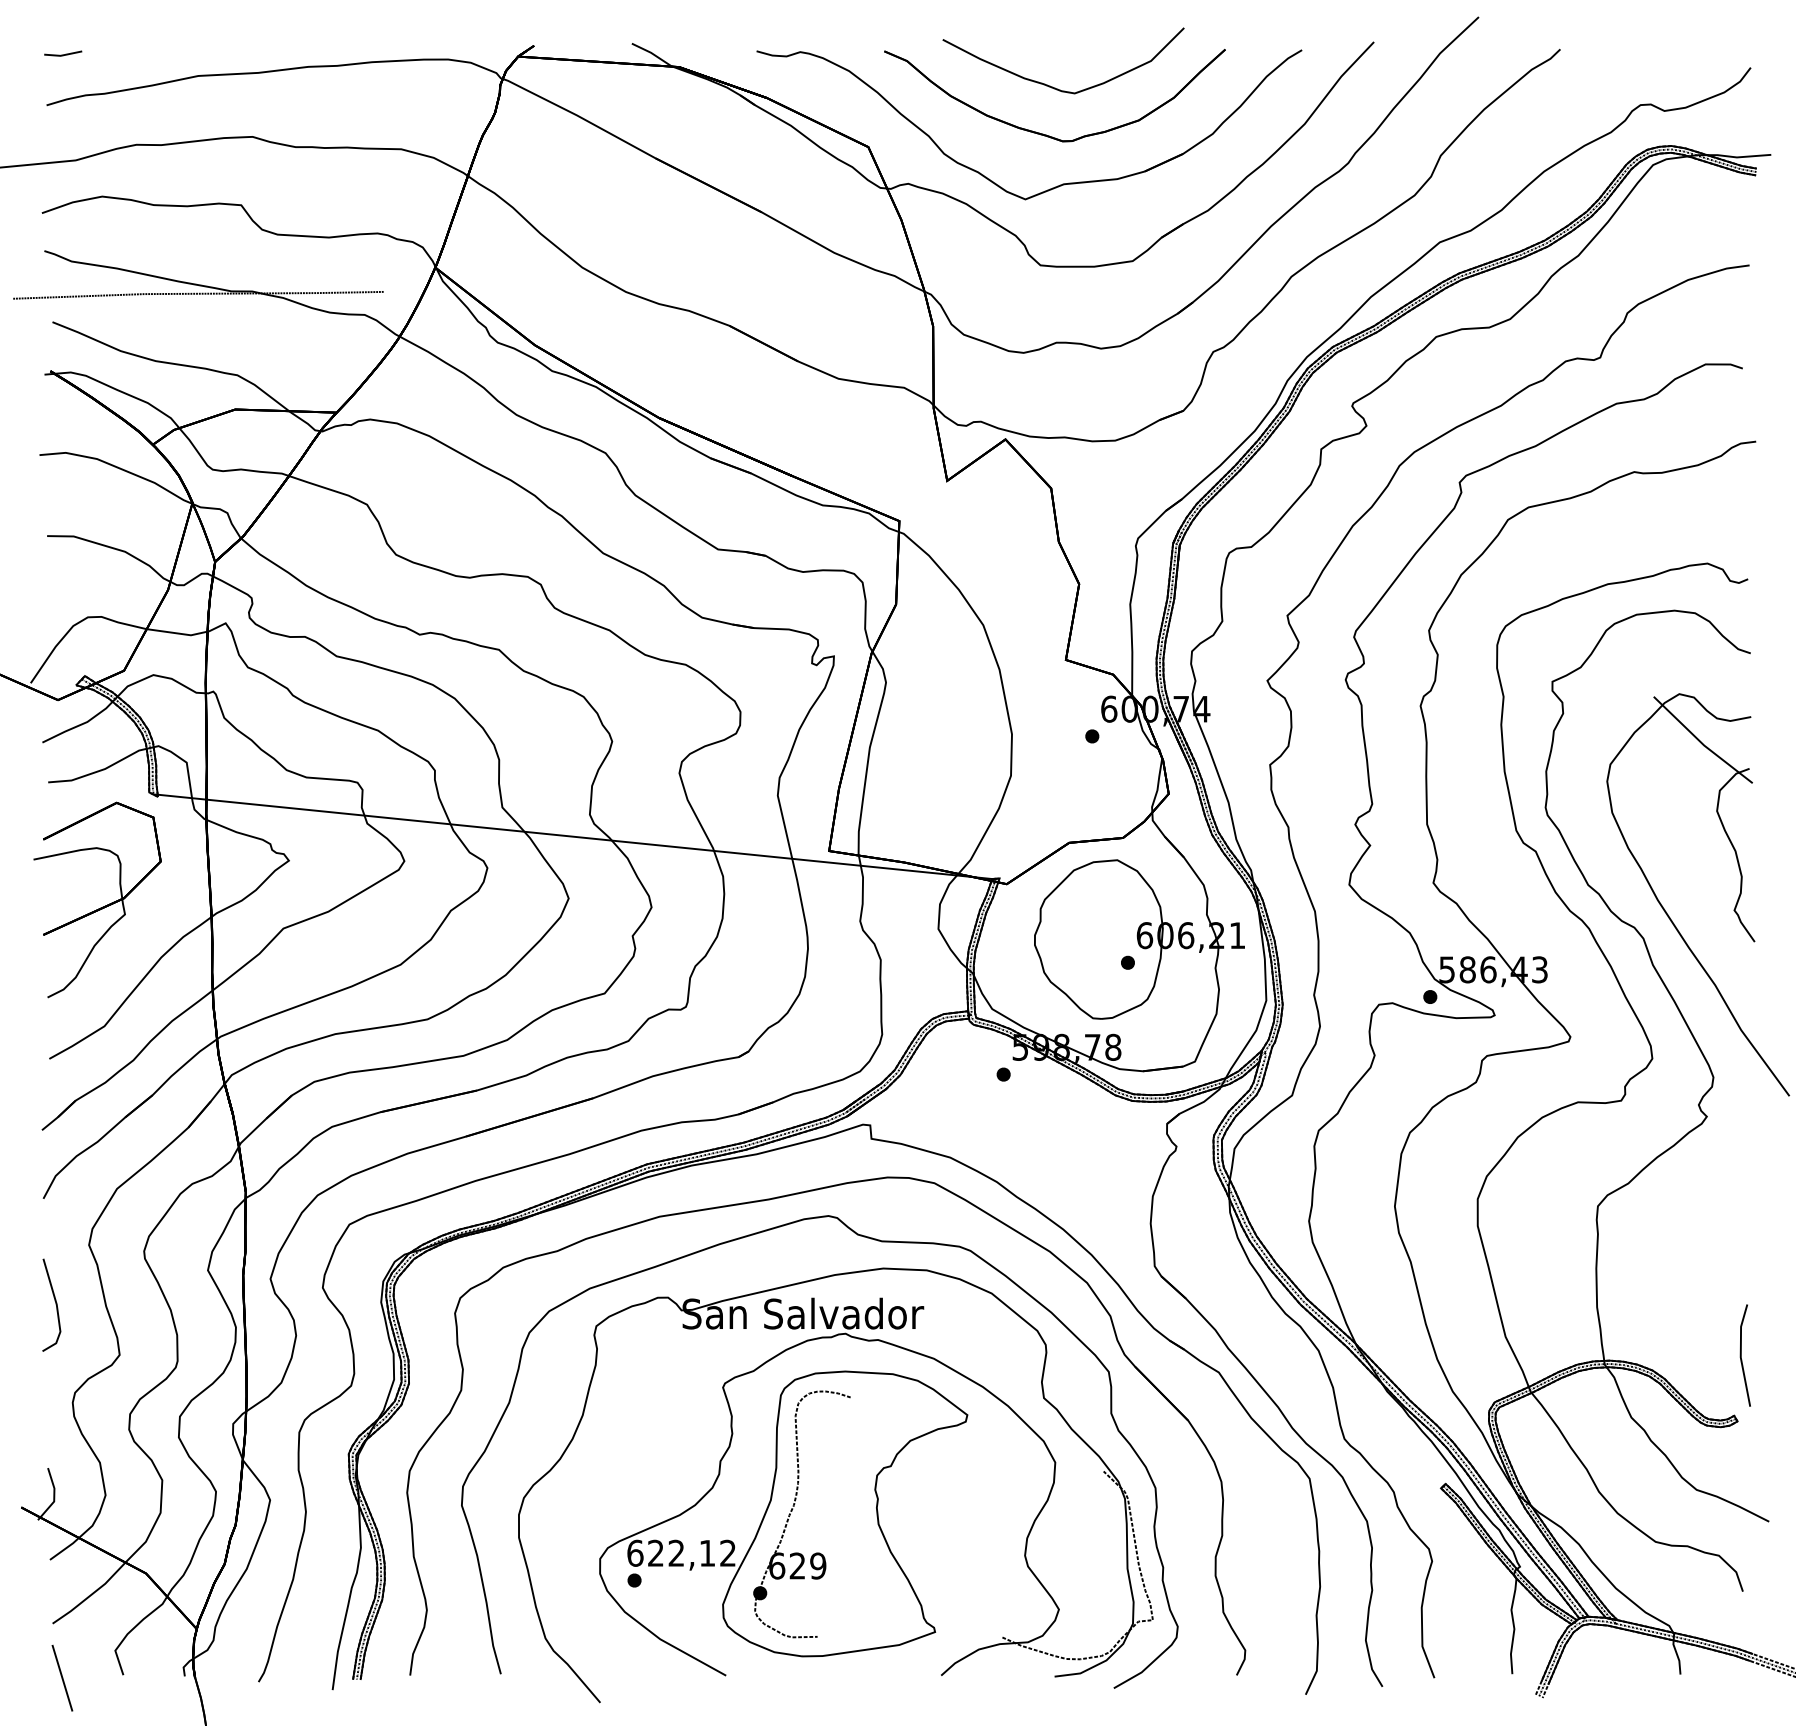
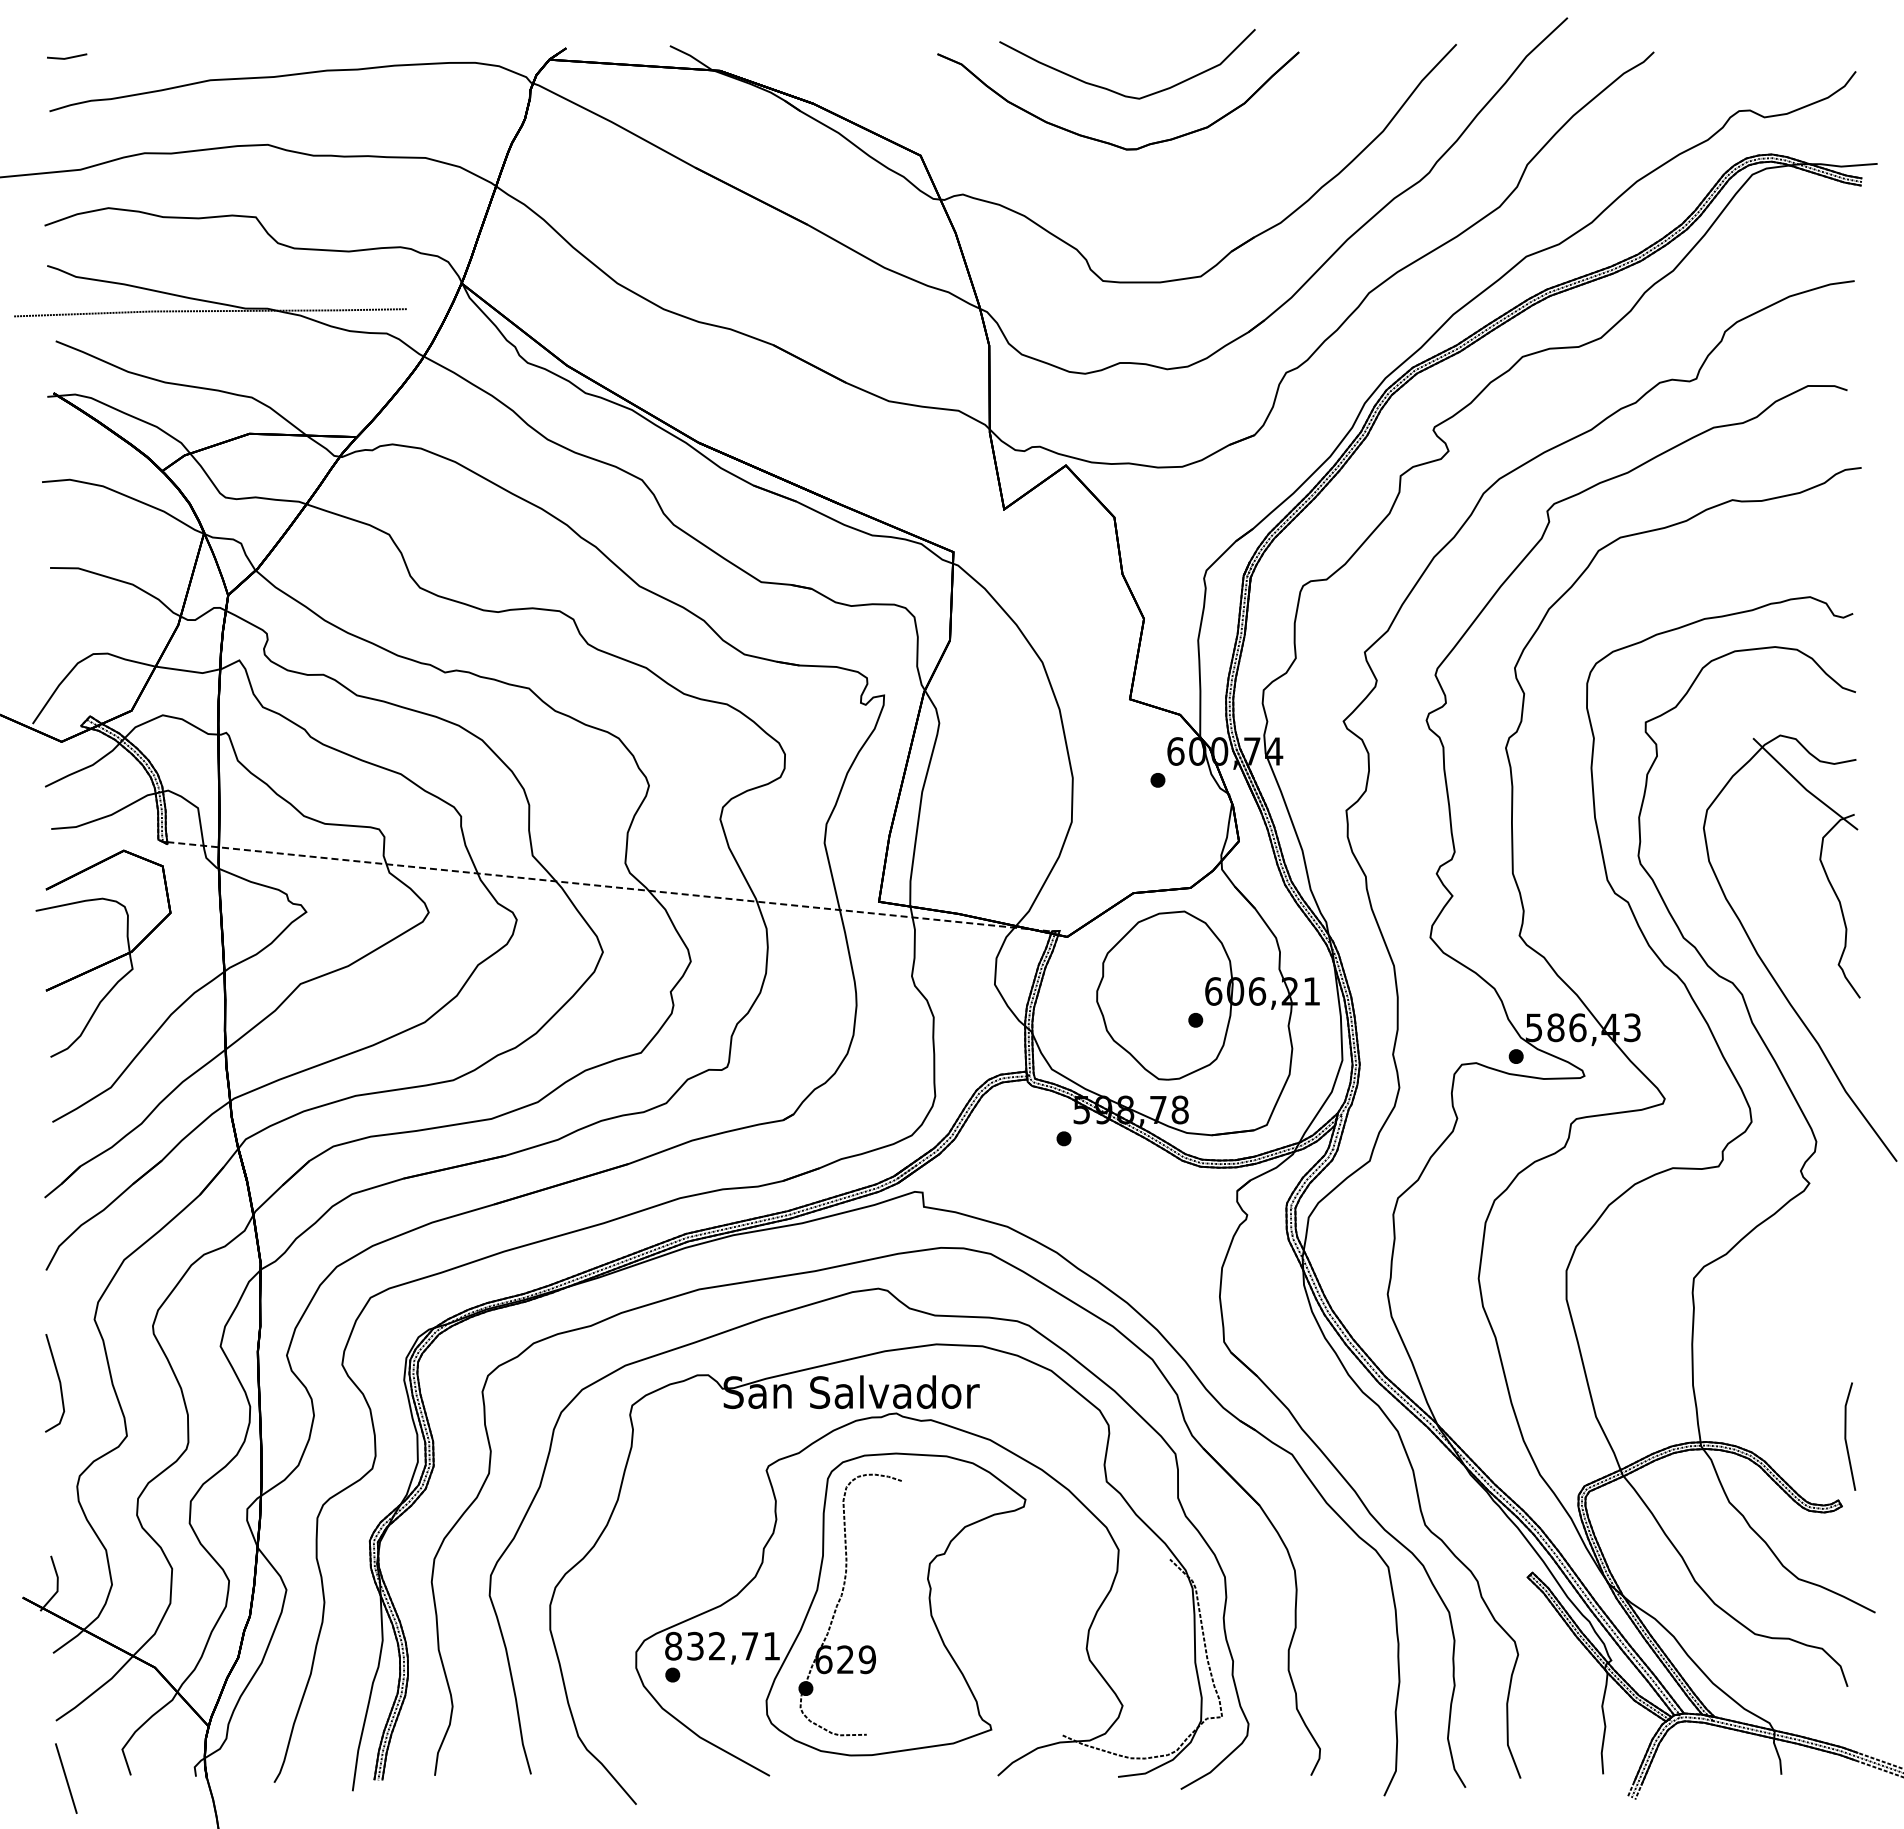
part: (1055, 186) -> (1118, 197), removed
line: (574, 836) -> (609, 886), solid -> dashed
text: (681, 1552) -> (722, 1645), 622,12 -> 832,71

